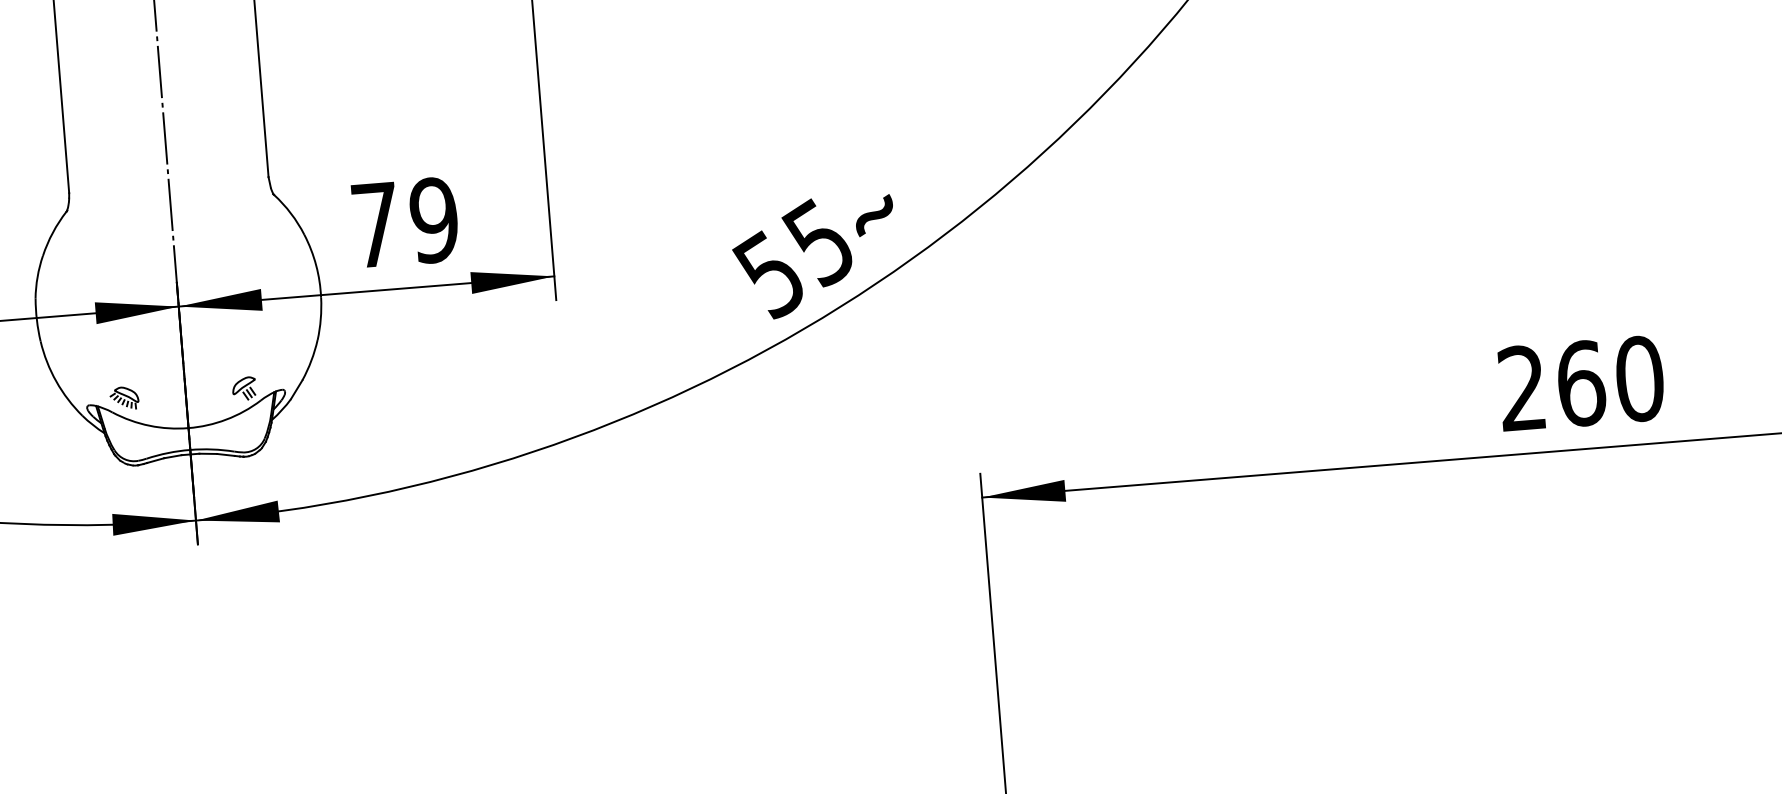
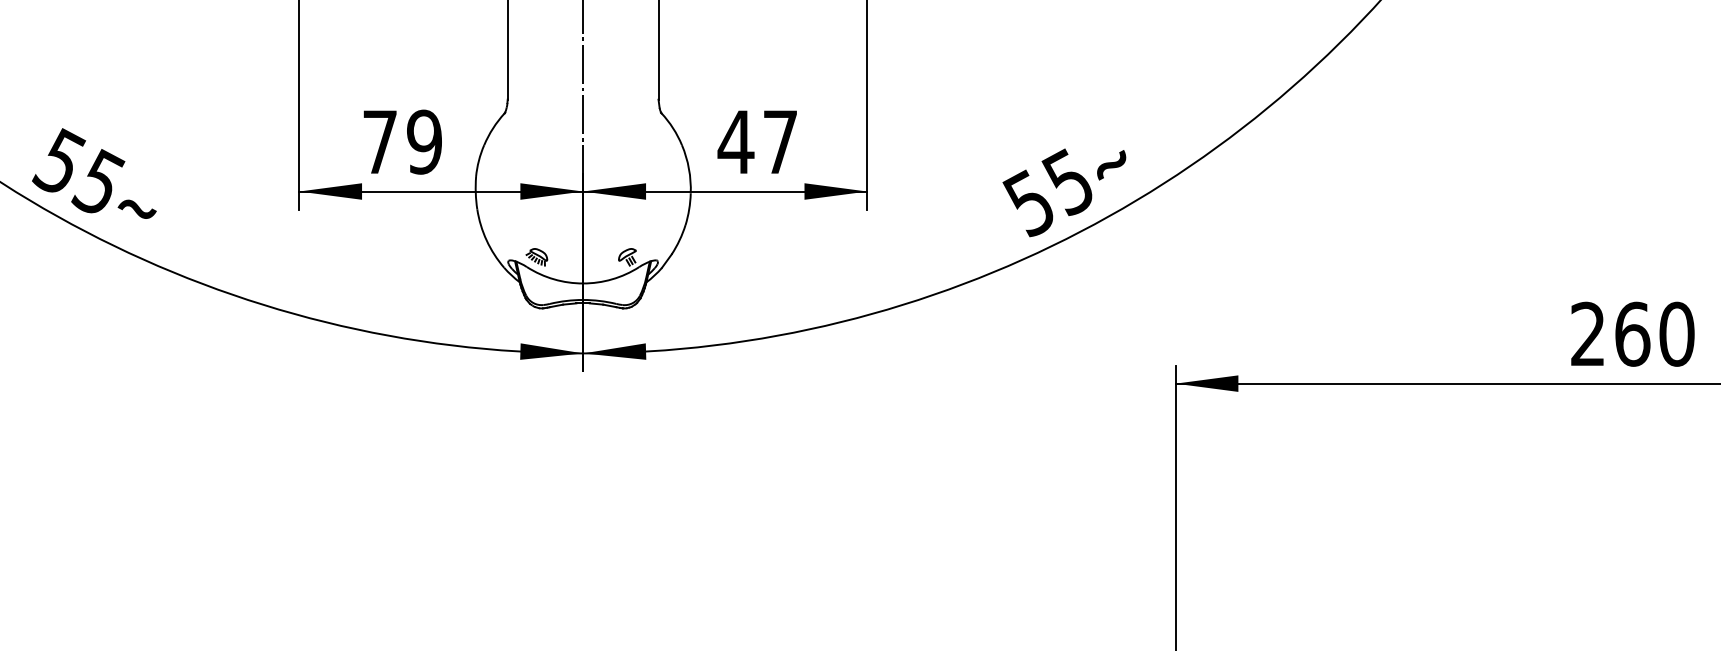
text: (403, 221) -> (757, 141), 79 -> 47

